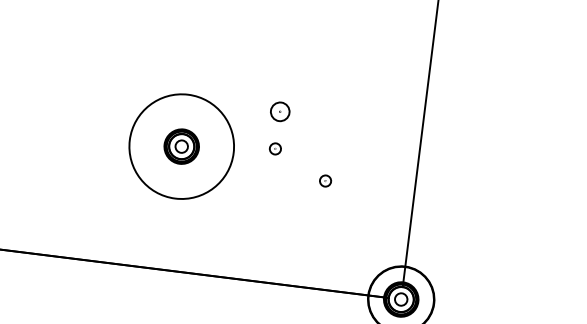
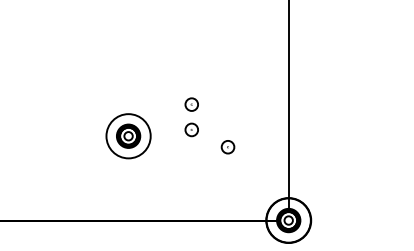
circle: (181, 146) -> (128, 136), size x0.62
part: (275, 148) -> (191, 129), size x1.67
part: (324, 181) -> (227, 147), size x1.67

